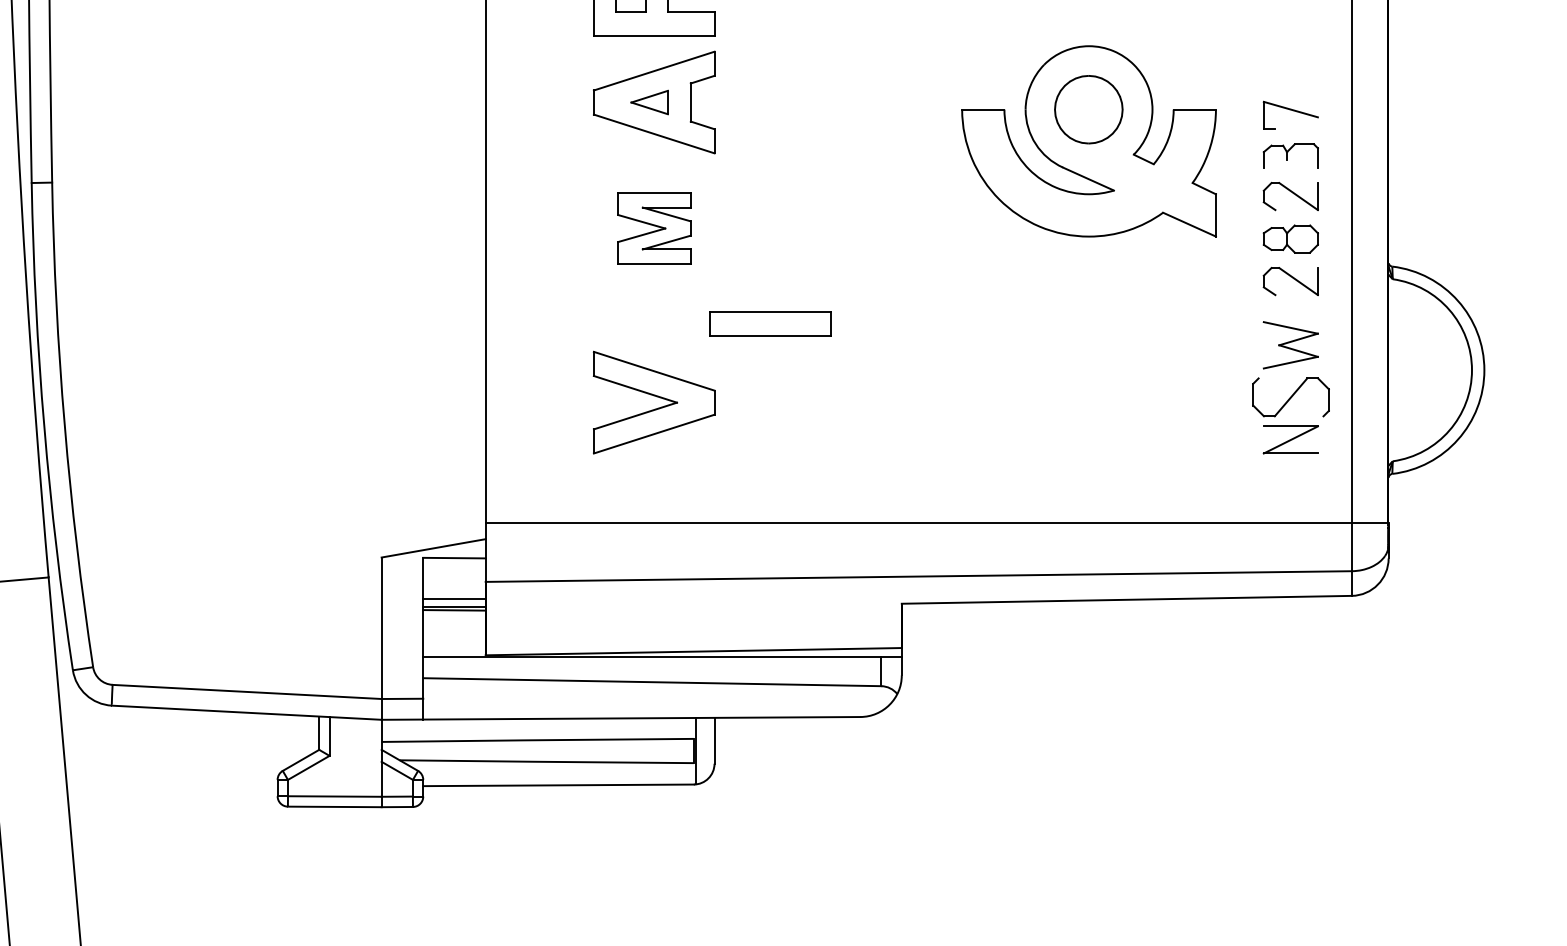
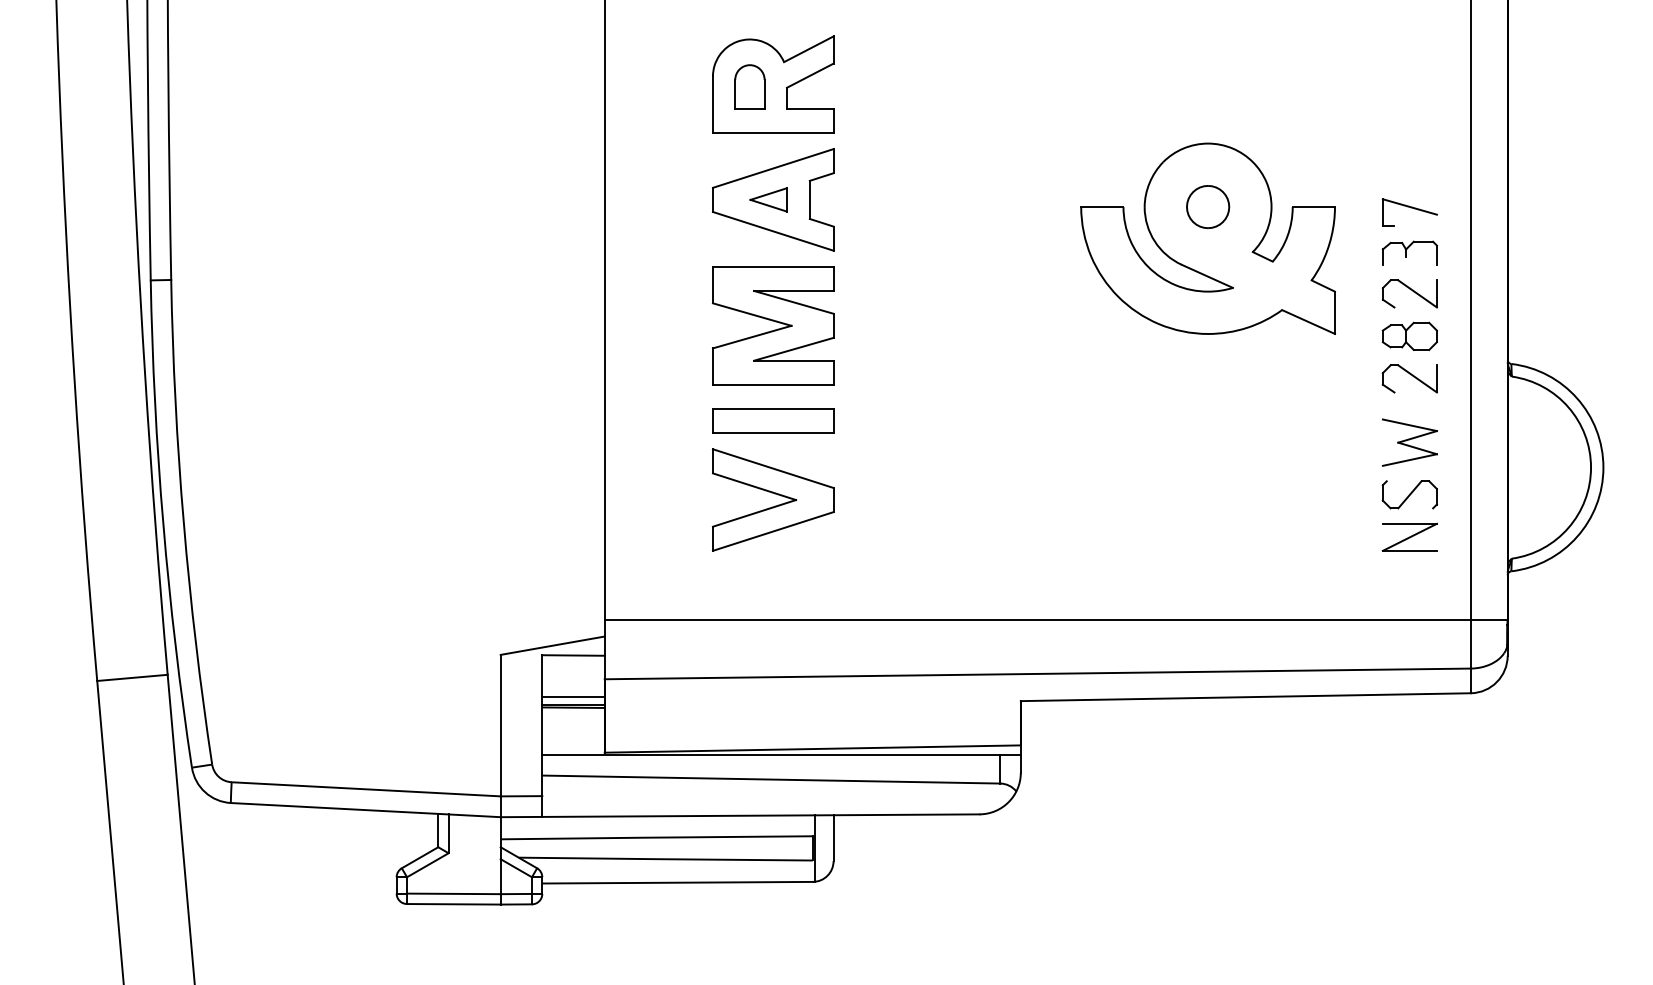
part: (1089, 109) -> (1208, 206), size x0.62
part: (654, 228) -> (773, 325), size x1.67
part: (770, 323) -> (773, 420), moved
part: (1290, 397) -> (1409, 494), size x0.71

